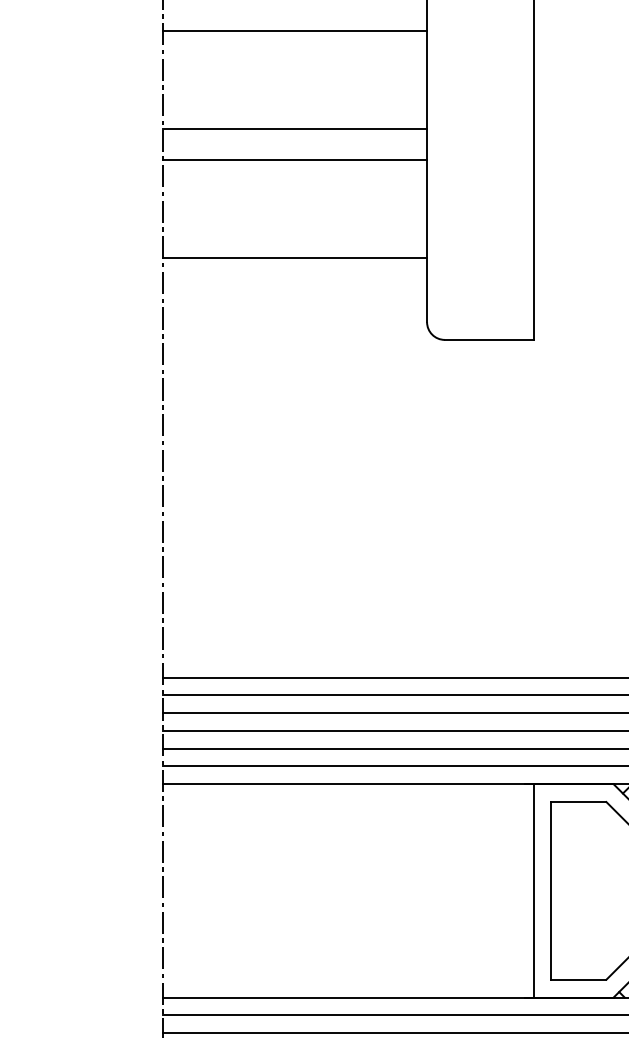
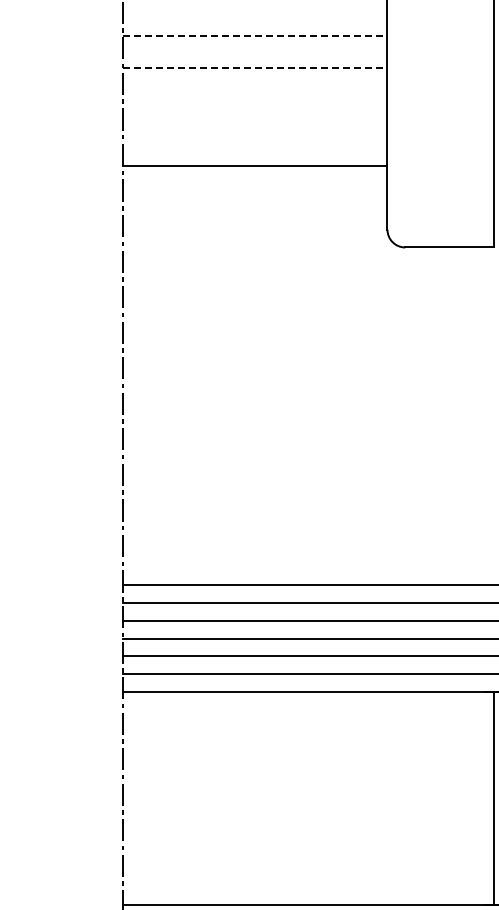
line: (295, 128) -> (255, 36), solid -> dashed
line: (295, 160) -> (255, 68), solid -> dashed

